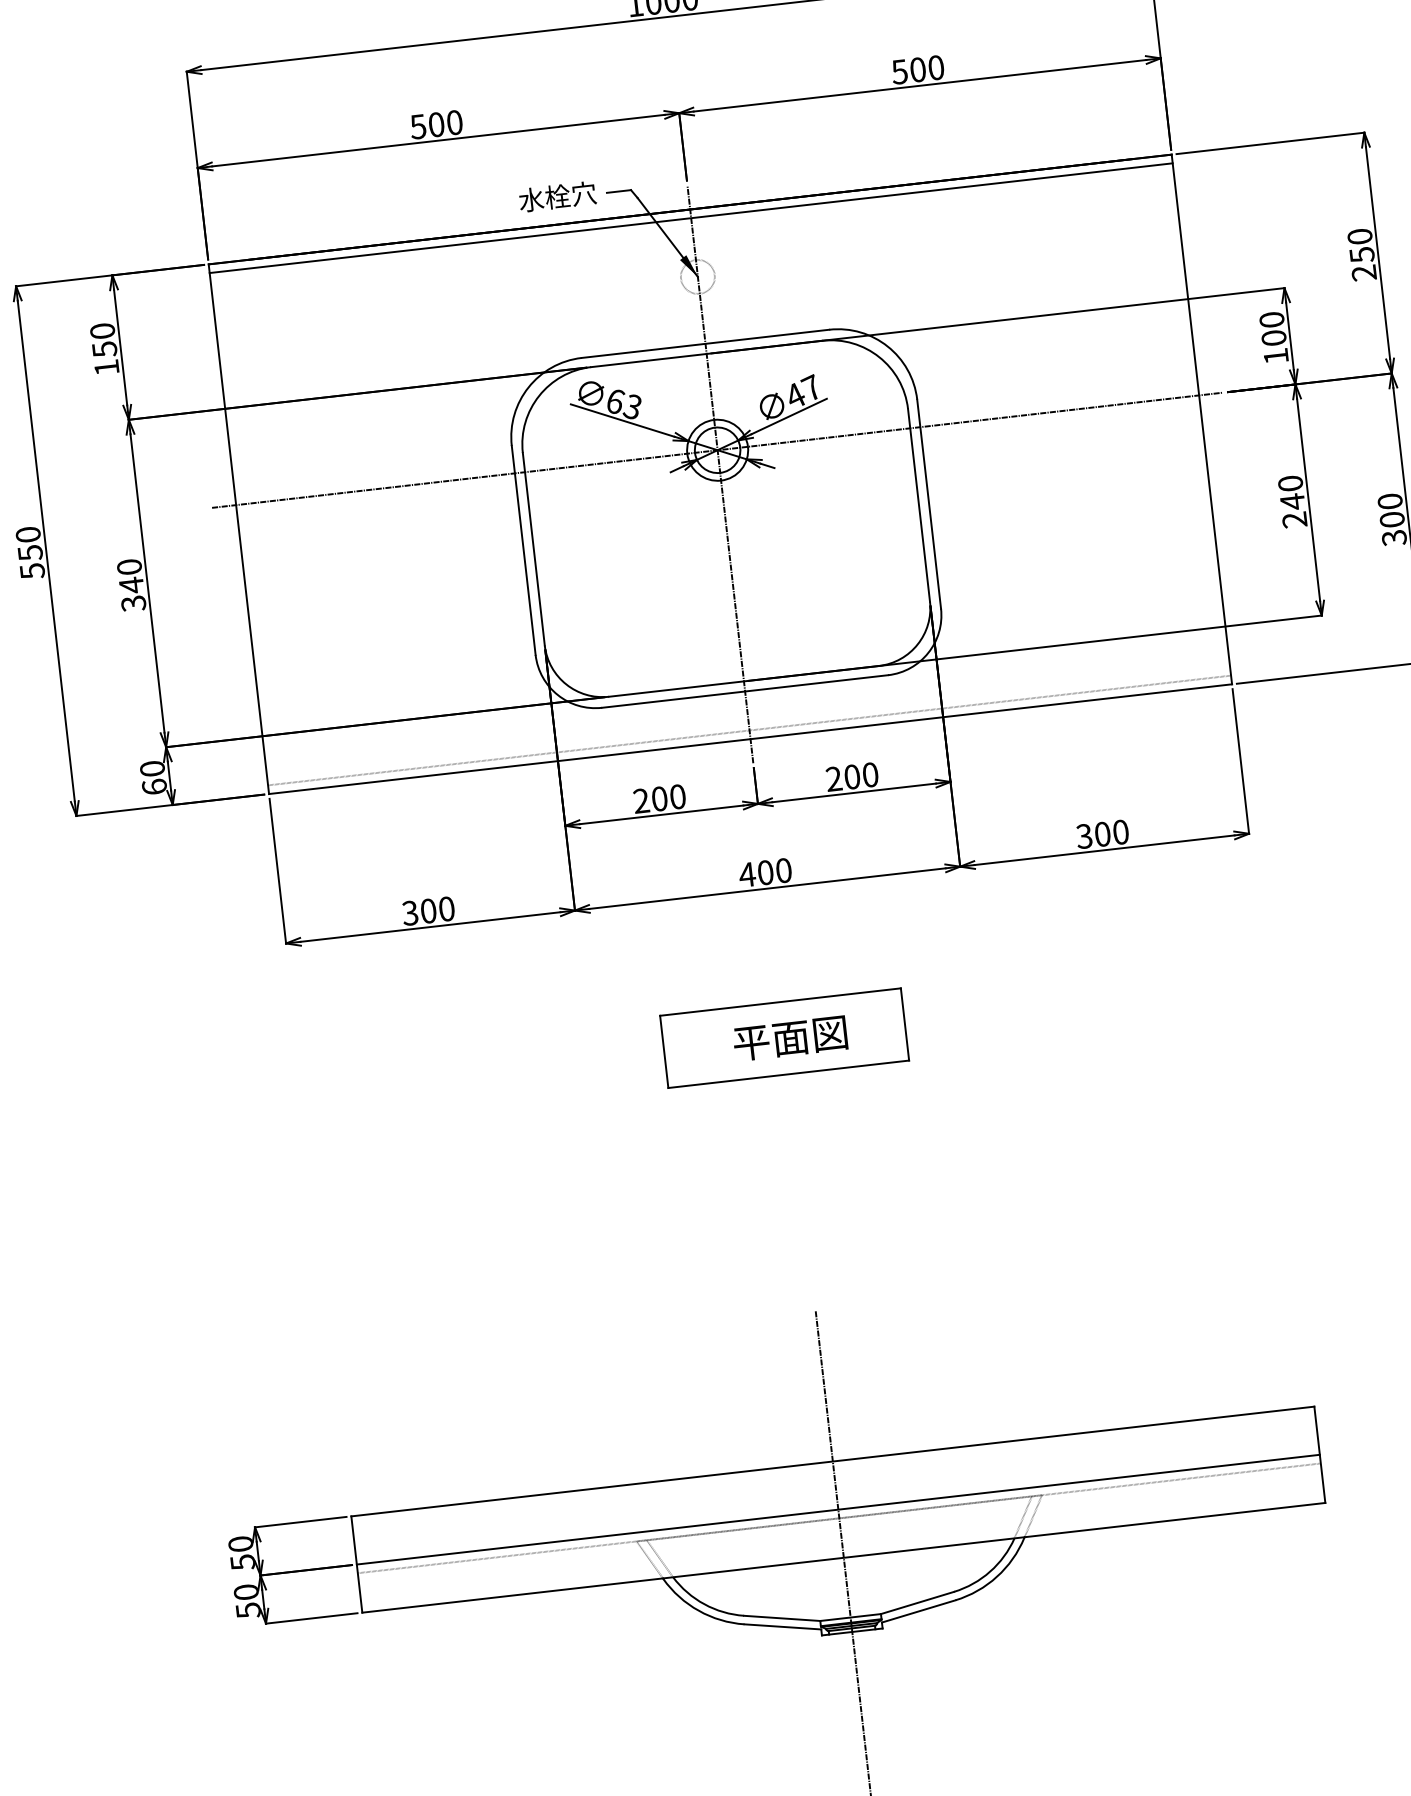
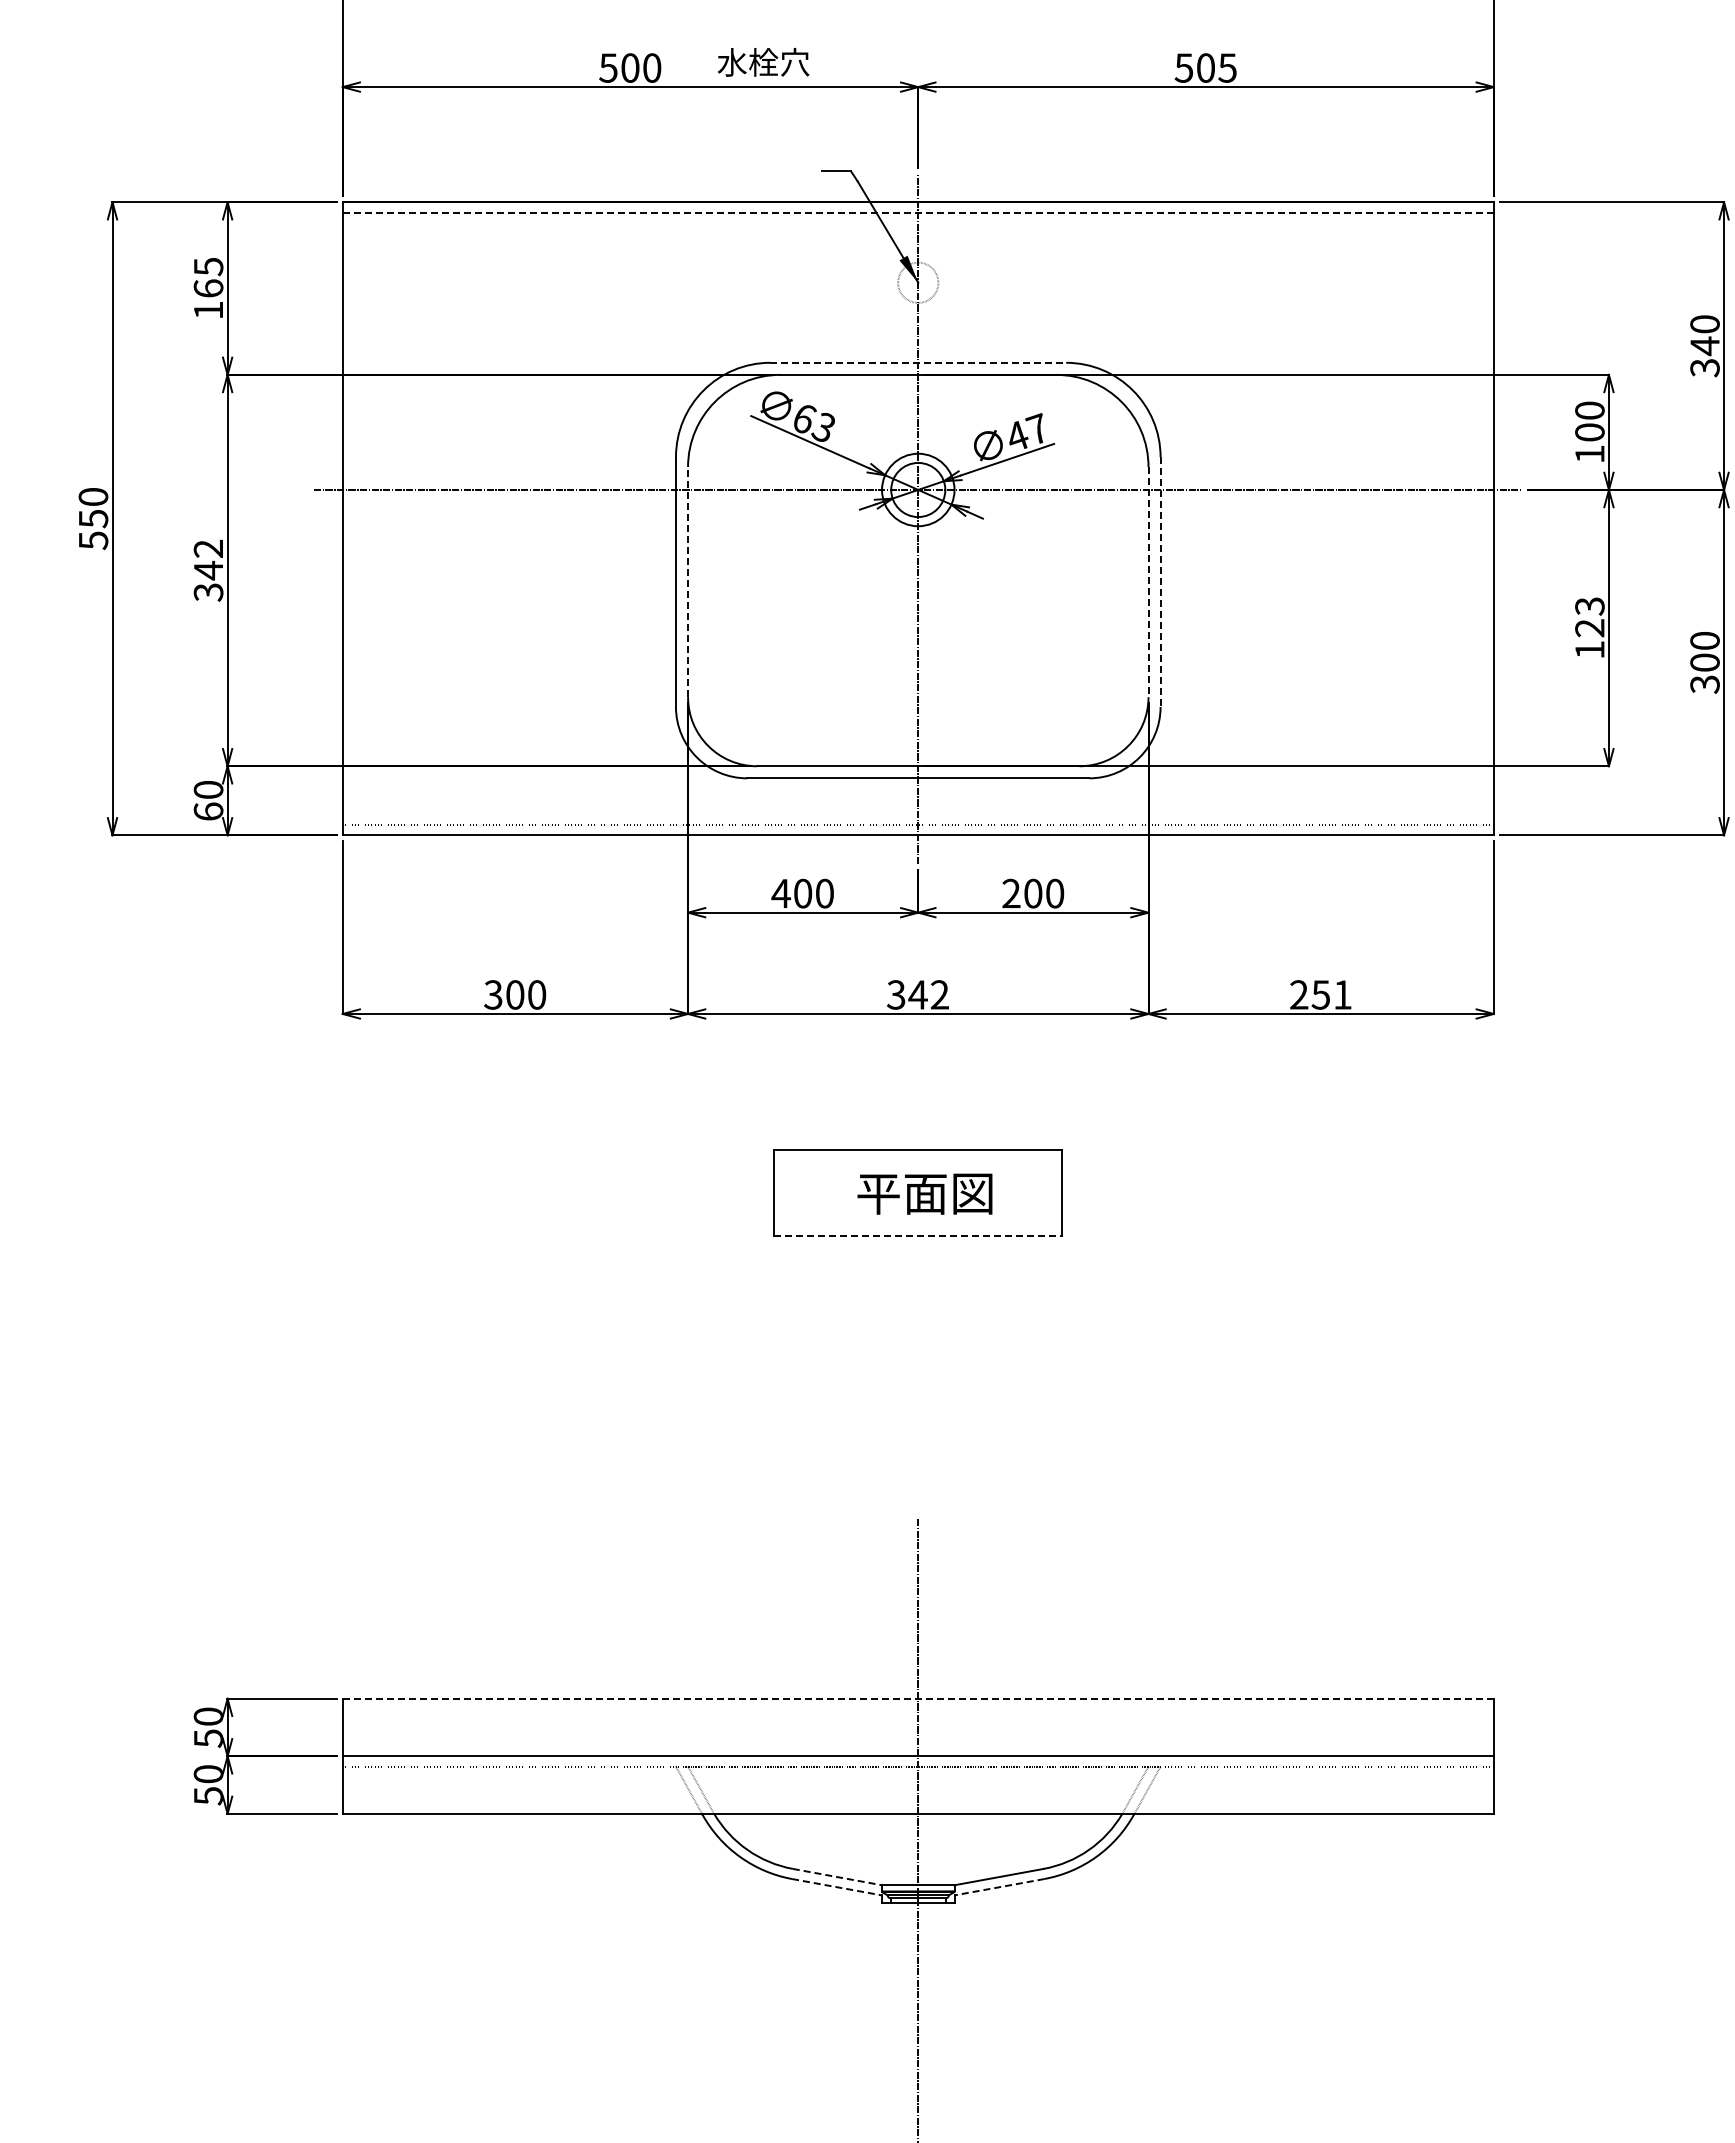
text: (936, 67) -> (1227, 67), 500 -> 505
text: (557, 196) -> (763, 62), moved
line: (691, 218) -> (918, 212), solid -> dashed
text: (1362, 263) -> (1704, 356), 250 -> 340
text: (103, 340) -> (208, 277), 150 -> 165
line: (705, 343) -> (918, 362), solid -> dashed
text: (1292, 501) -> (1589, 627), 240 -> 123
line: (929, 504) -> (1160, 582), solid -> dashed
line: (919, 505) -> (1148, 582), solid -> dashed
line: (534, 548) -> (688, 581), solid -> dashed
text: (129, 566) -> (208, 548), 340 -> 342
text: (640, 800) -> (780, 892), 200 -> 400
text: (1102, 833) -> (1320, 994), 300 -> 251
text: (765, 872) -> (917, 994), 400 -> 342
line: (788, 1073) -> (918, 1235), solid -> dashed
line: (833, 1461) -> (918, 1698), solid -> dashed
line: (918, 1611) -> (999, 1887), solid -> dashed
line: (782, 1618) -> (837, 1877), solid -> dashed
line: (783, 1627) -> (837, 1887), solid -> dashed

